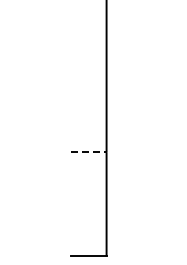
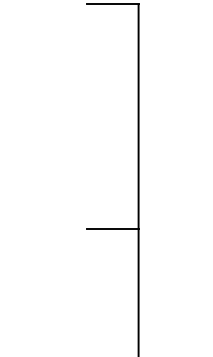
line: (88, 152) -> (112, 228), dashed -> solid

